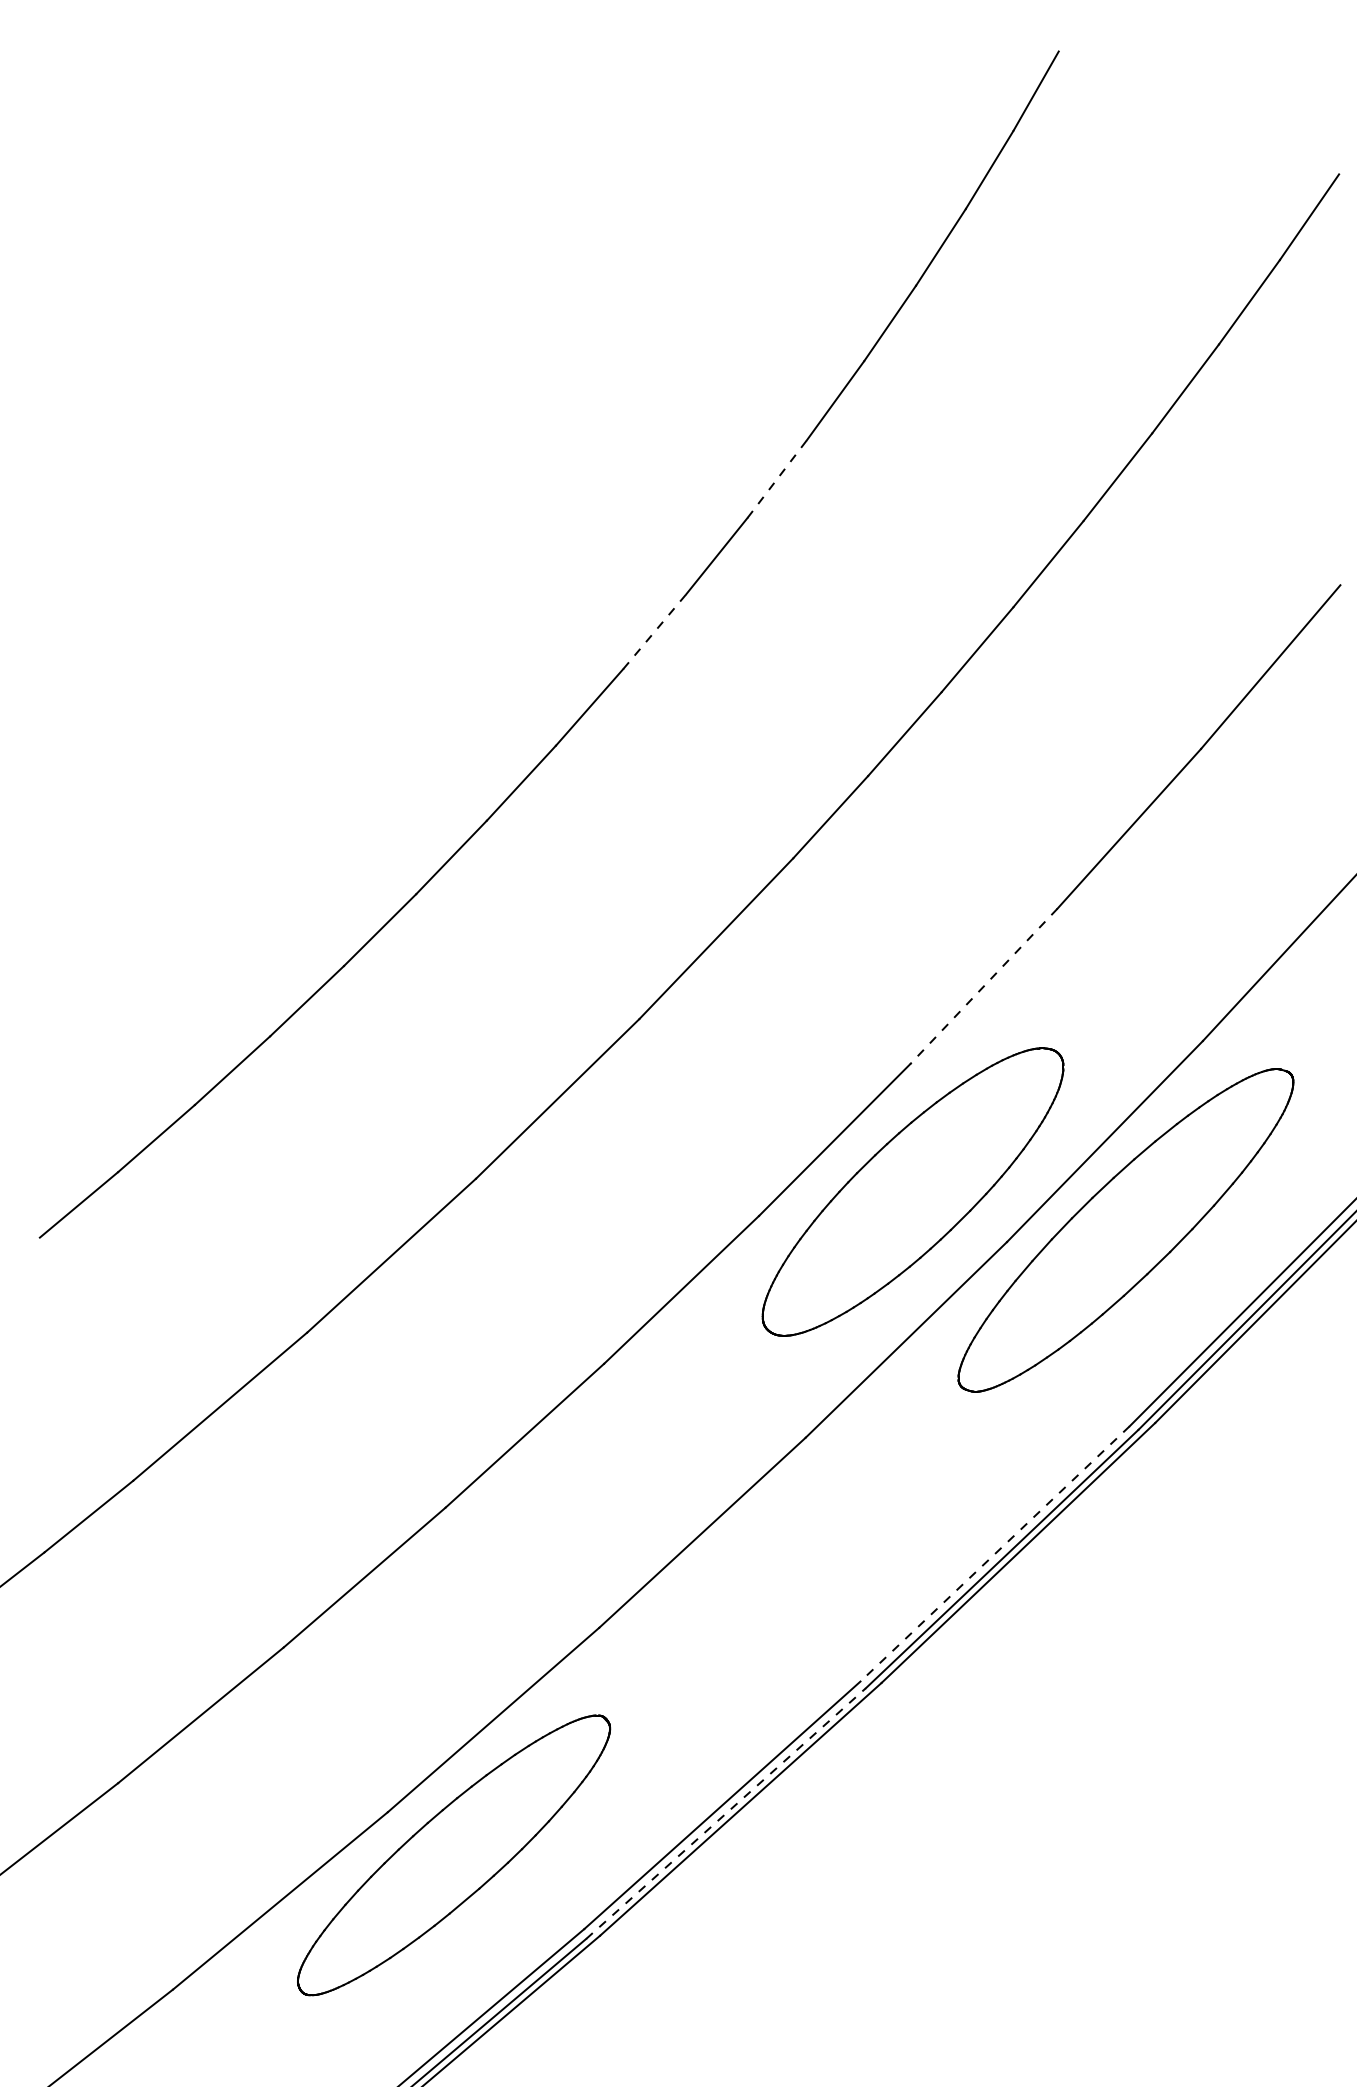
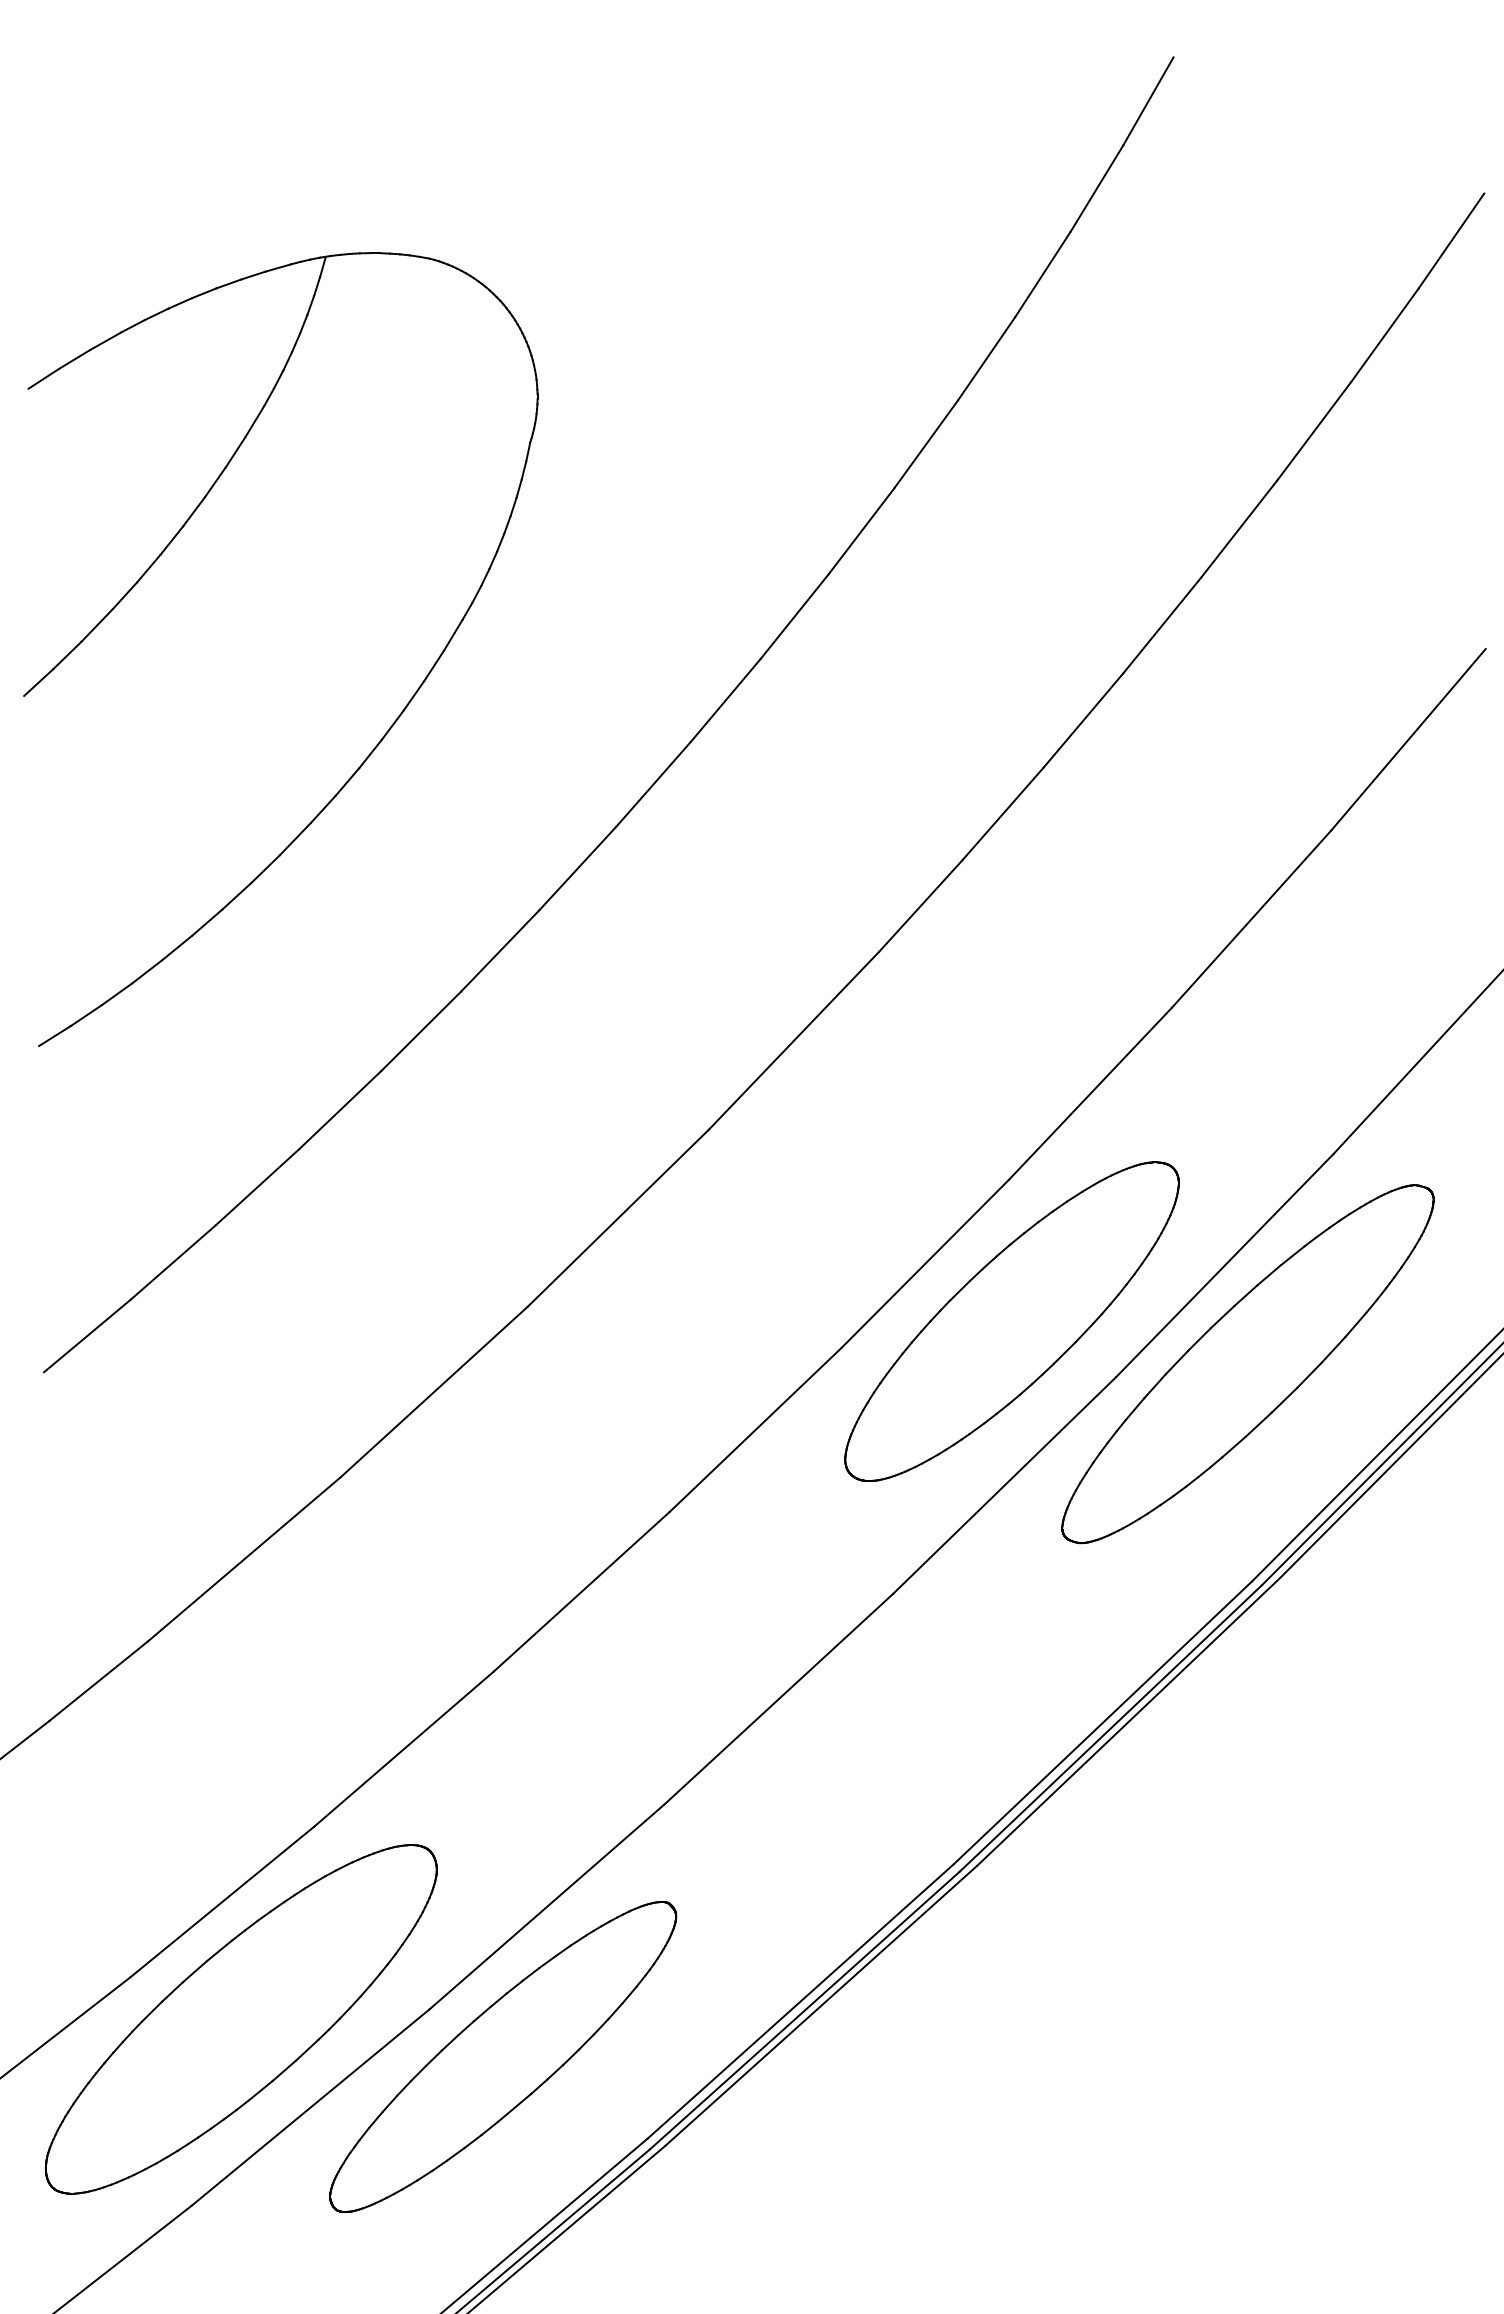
line: (777, 479) -> (861, 531), dashed -> solid
line: (654, 631) -> (725, 700), dashed -> solid
part: (348, 659) -> (386, 731), added
line: (983, 986) -> (1090, 1093), dashed -> solid
line: (994, 1553) -> (1102, 1722), dashed -> solid
line: (726, 1813) -> (805, 2010), dashed -> solid
part: (217, 1821) -> (240, 2019), added

